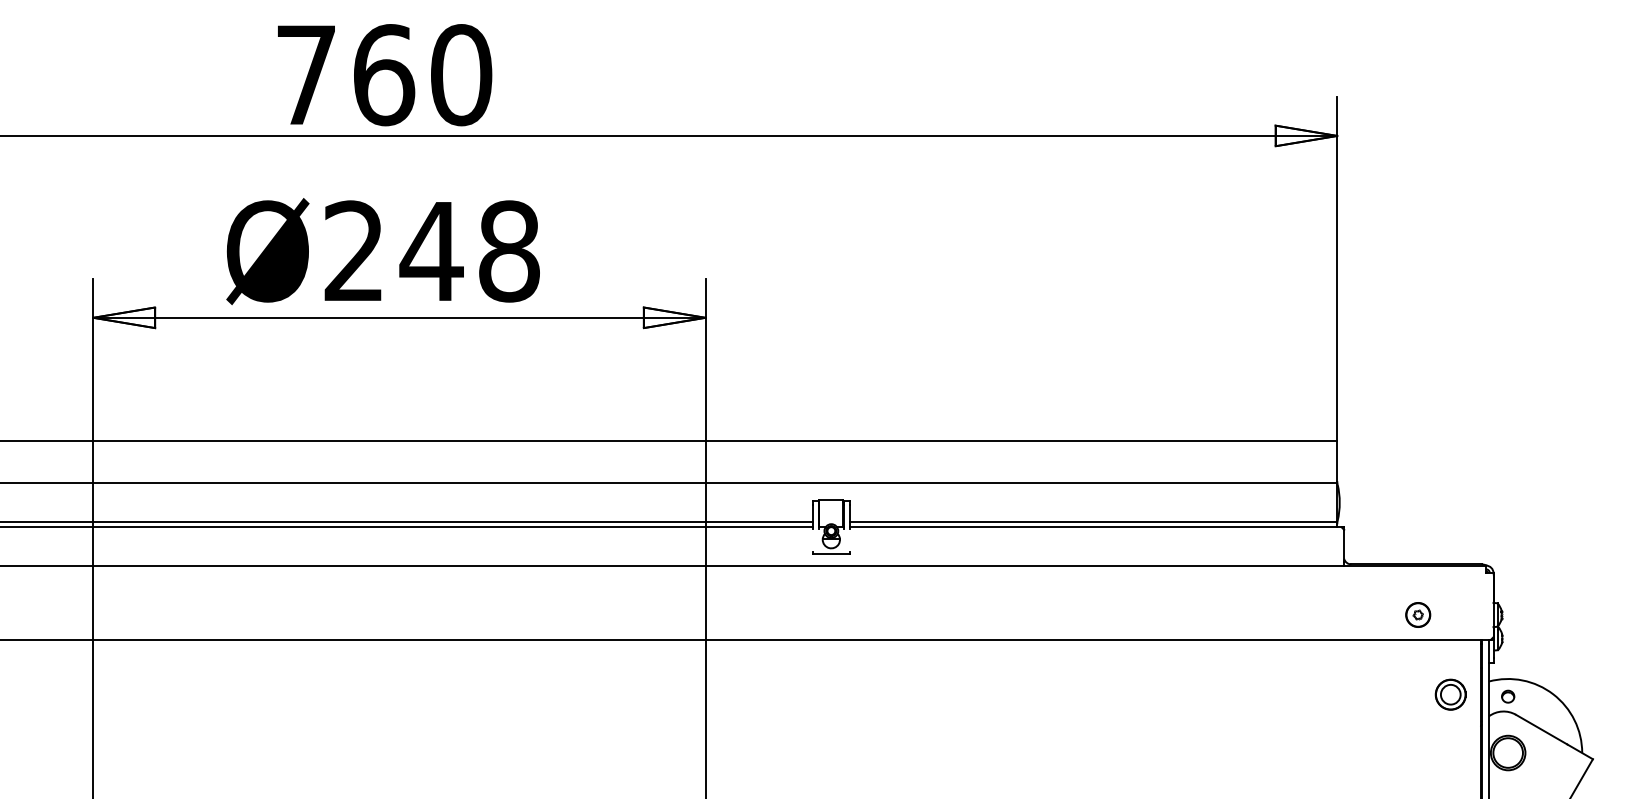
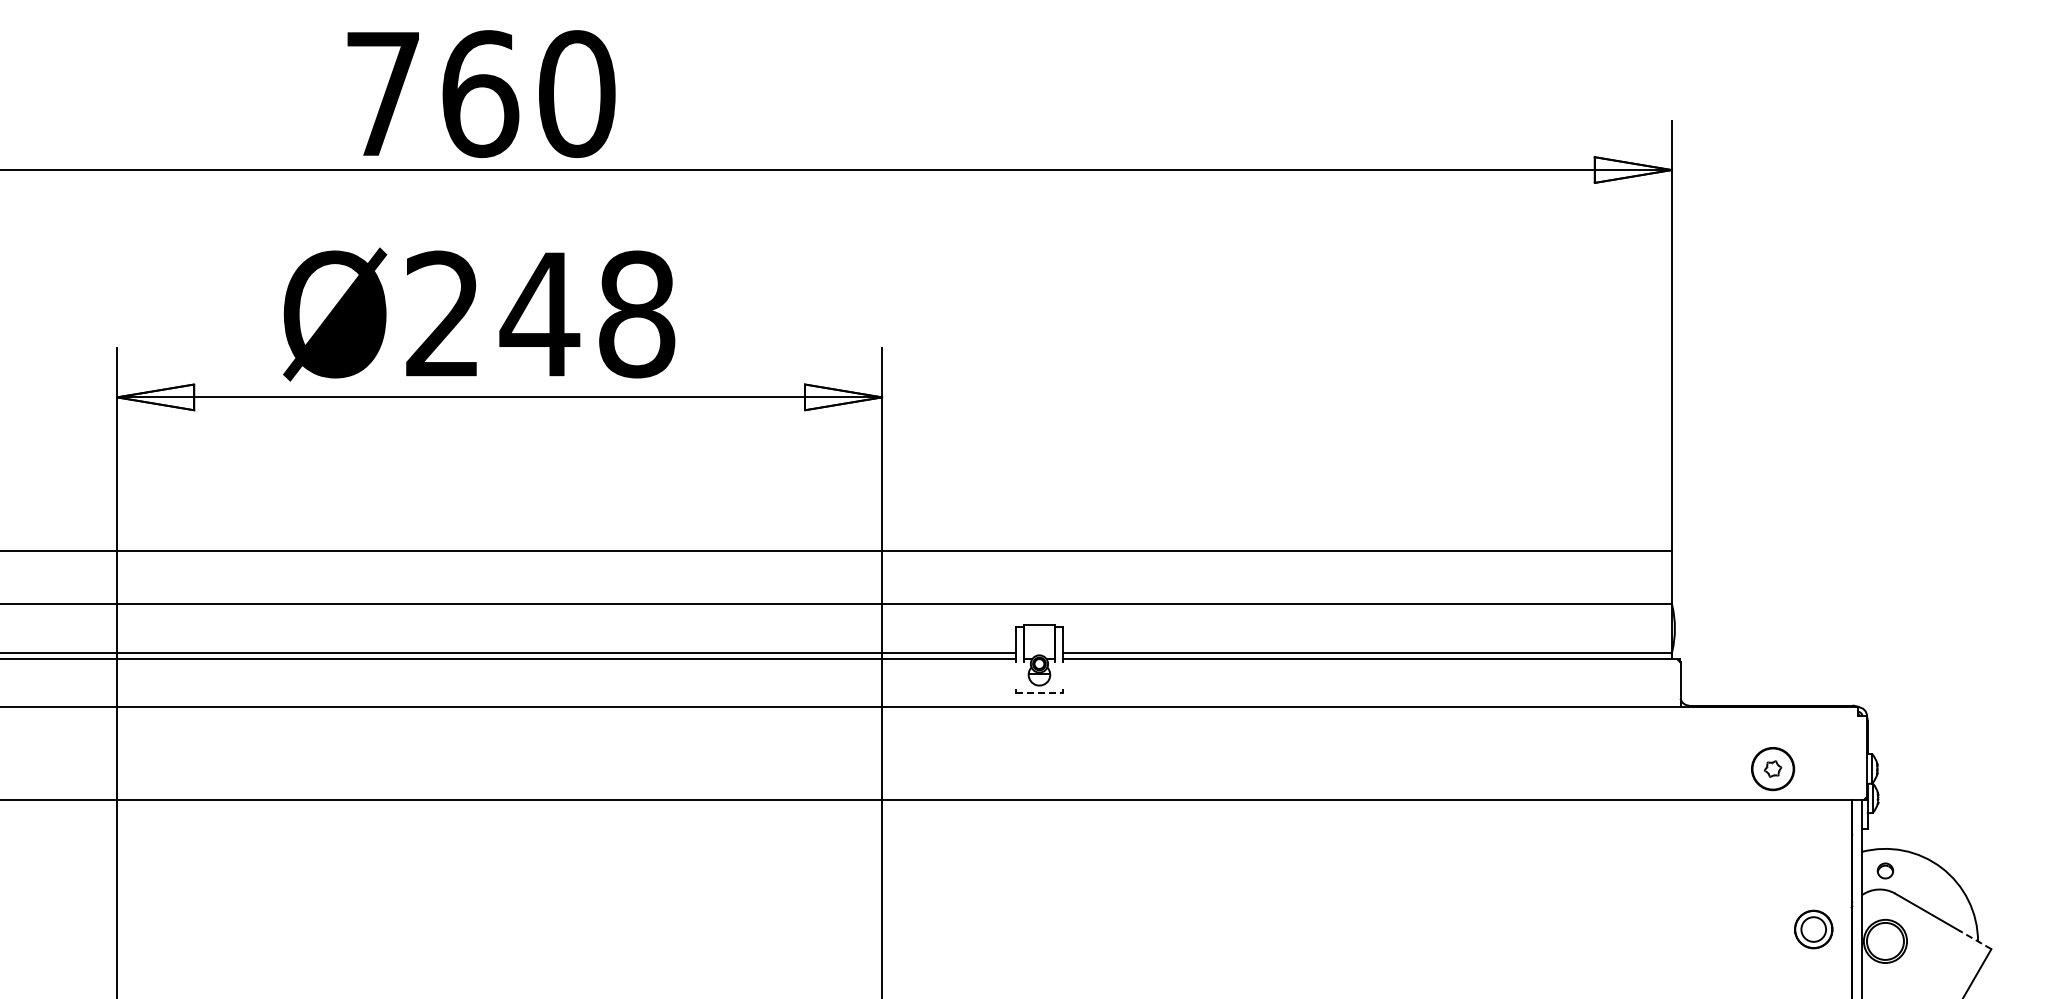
line: (831, 553) -> (1039, 692), solid -> dashed
part: (1417, 614) -> (1772, 768), size x1.4
part: (1450, 694) -> (1813, 929), moved
line: (1580, 751) -> (1975, 939), solid -> dashed

